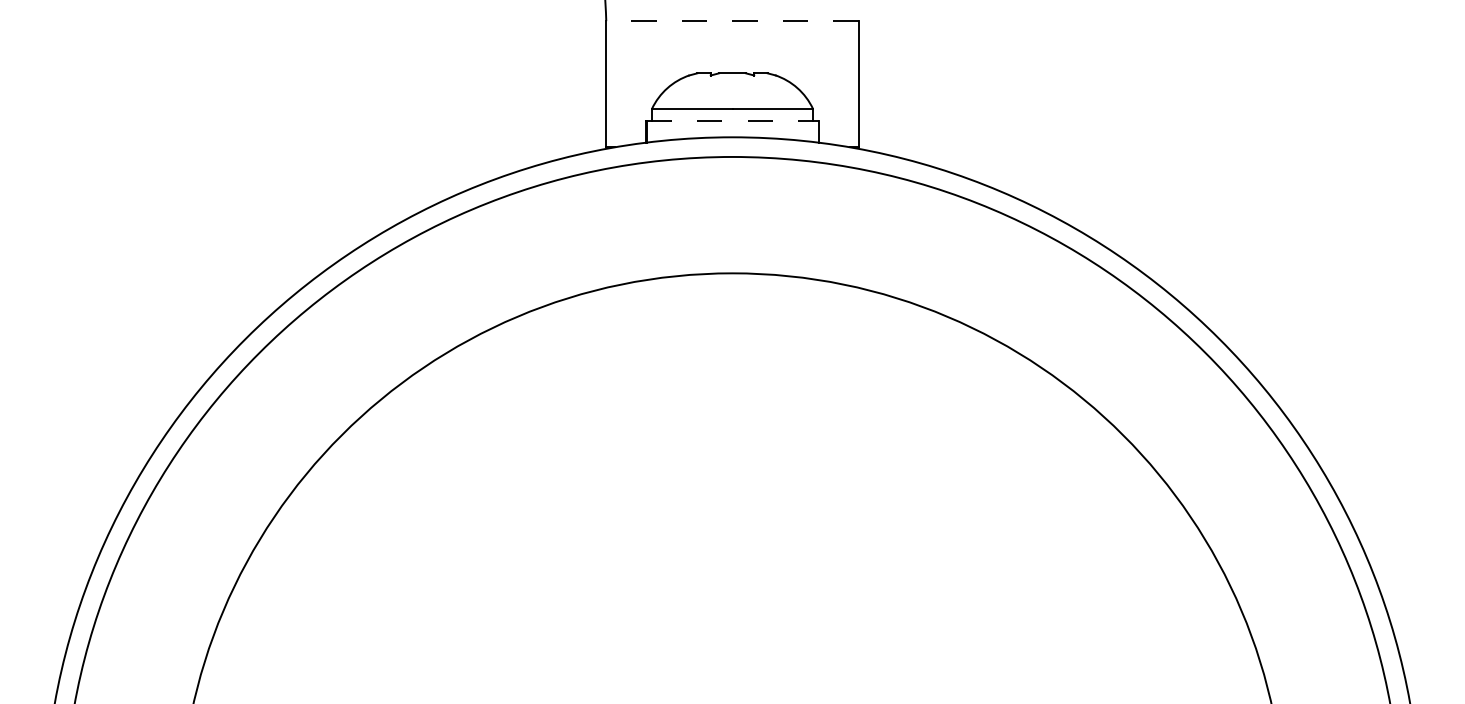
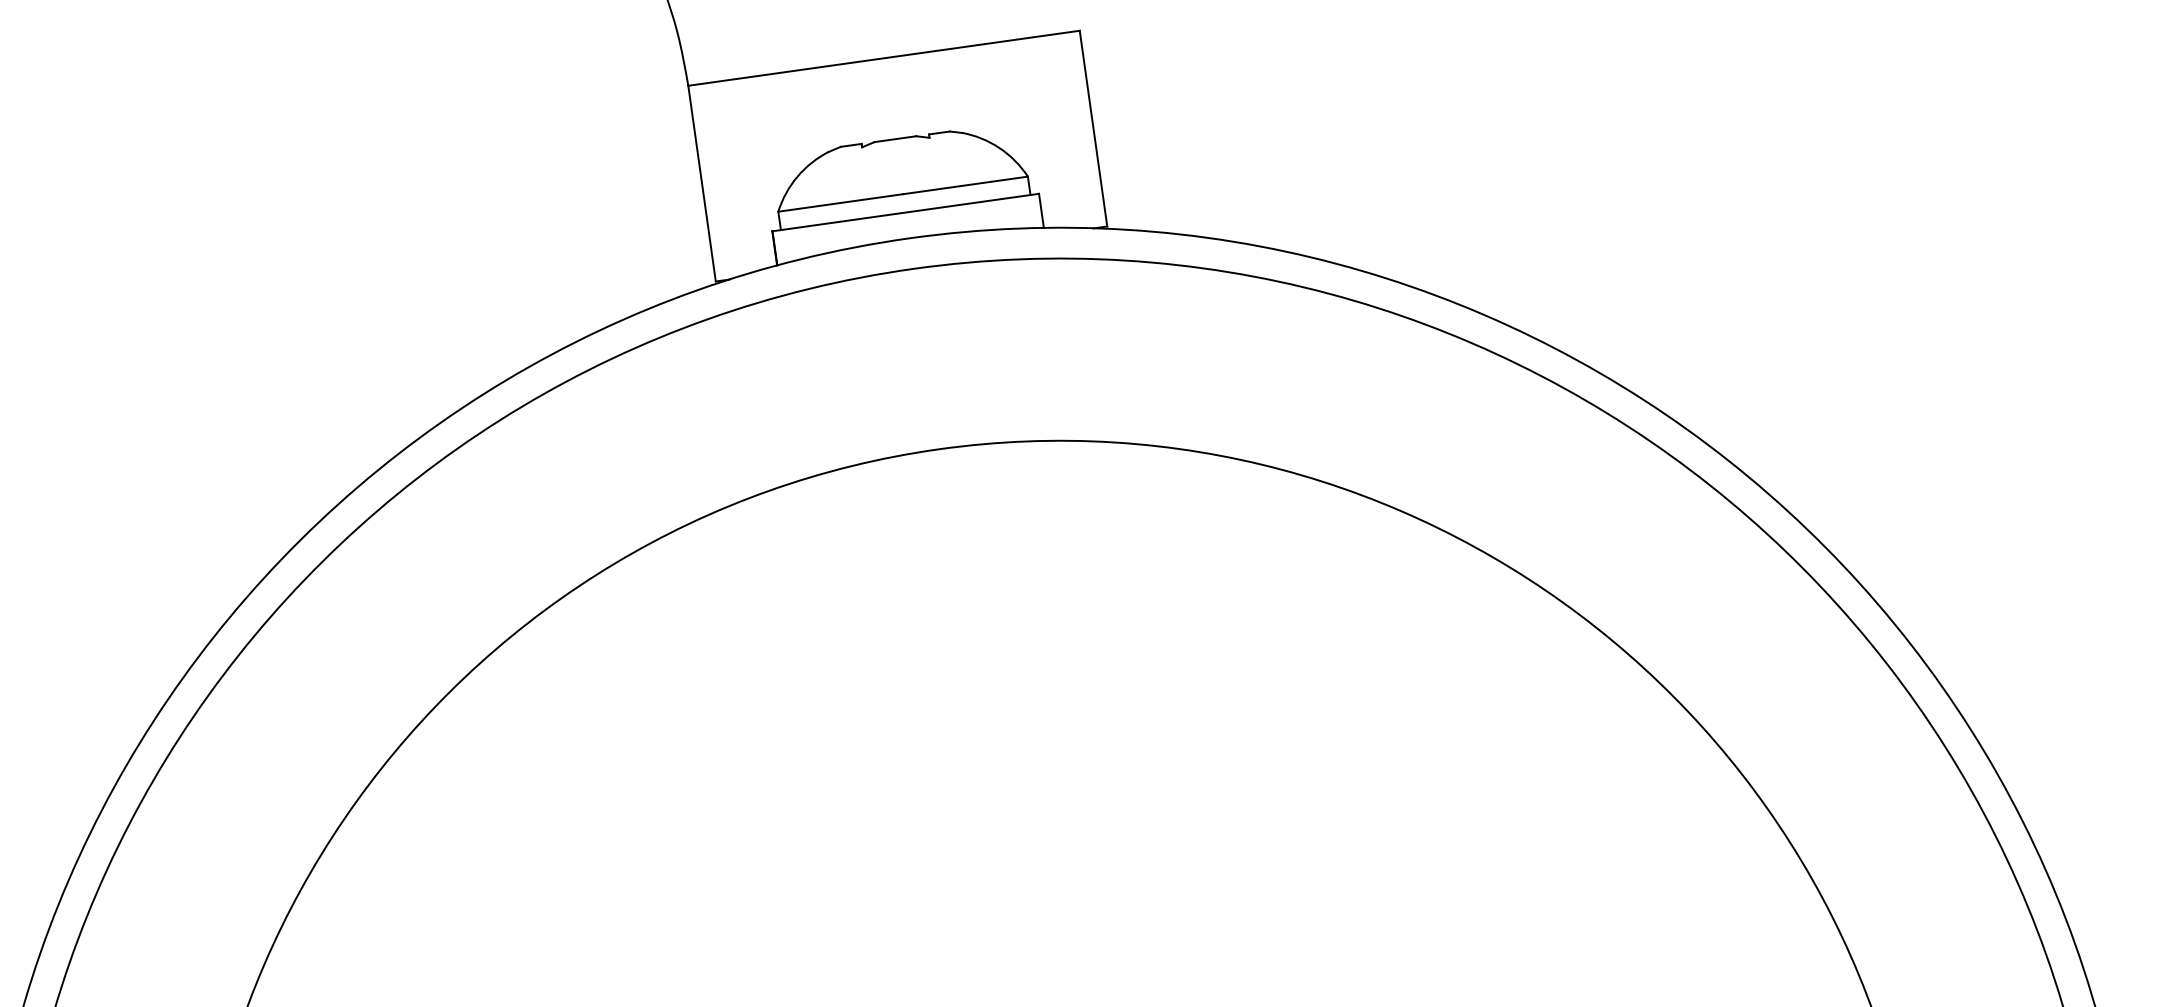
line: (732, 21) -> (884, 58), dashed -> solid
line: (732, 120) -> (905, 212), dashed -> solid

